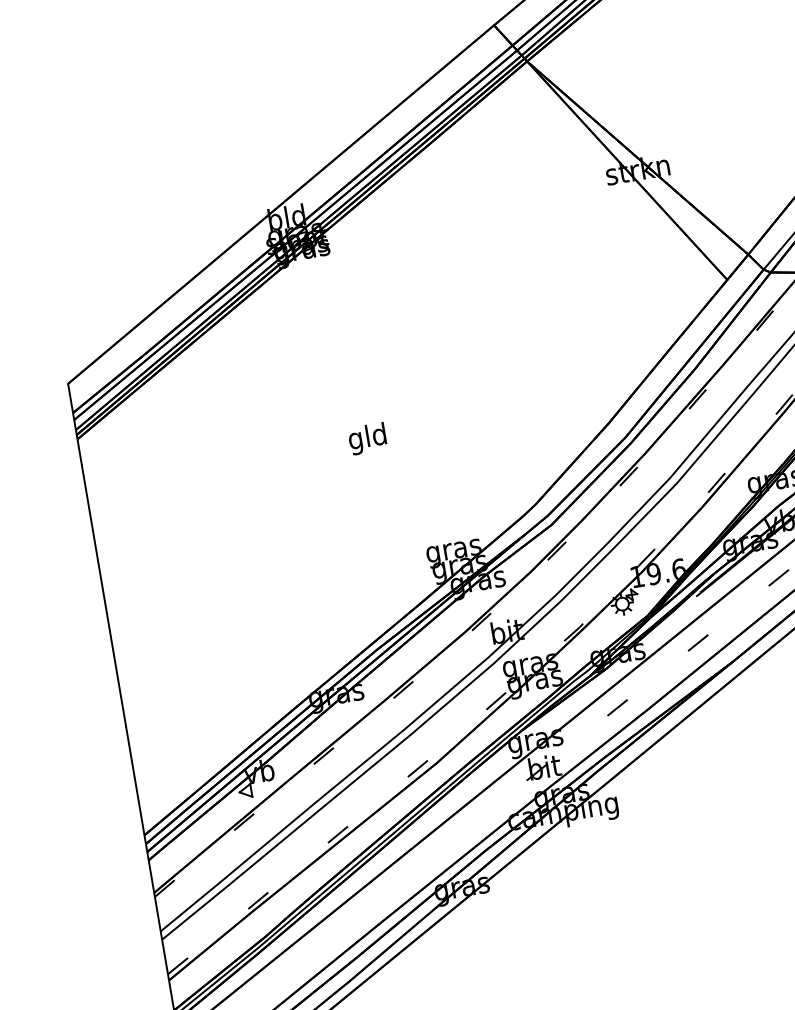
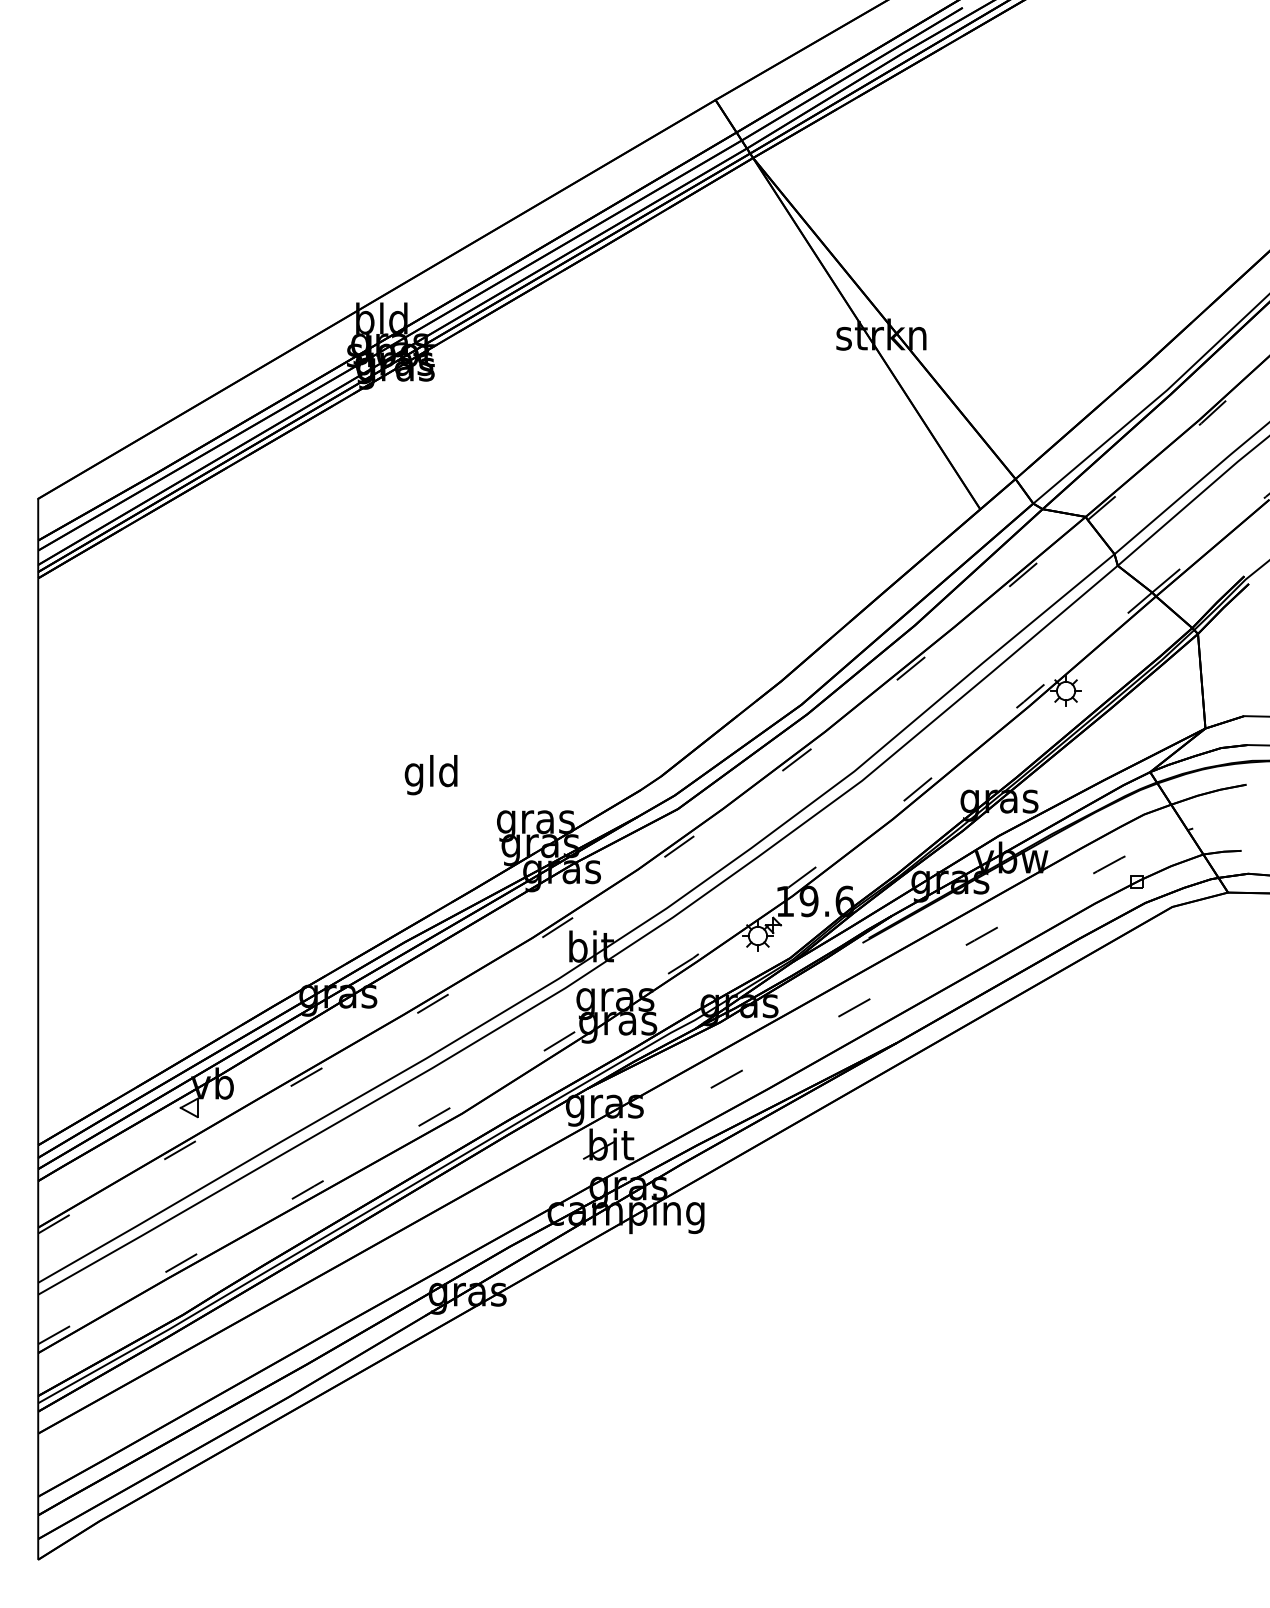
text: (367, 439) -> (430, 775), moved

